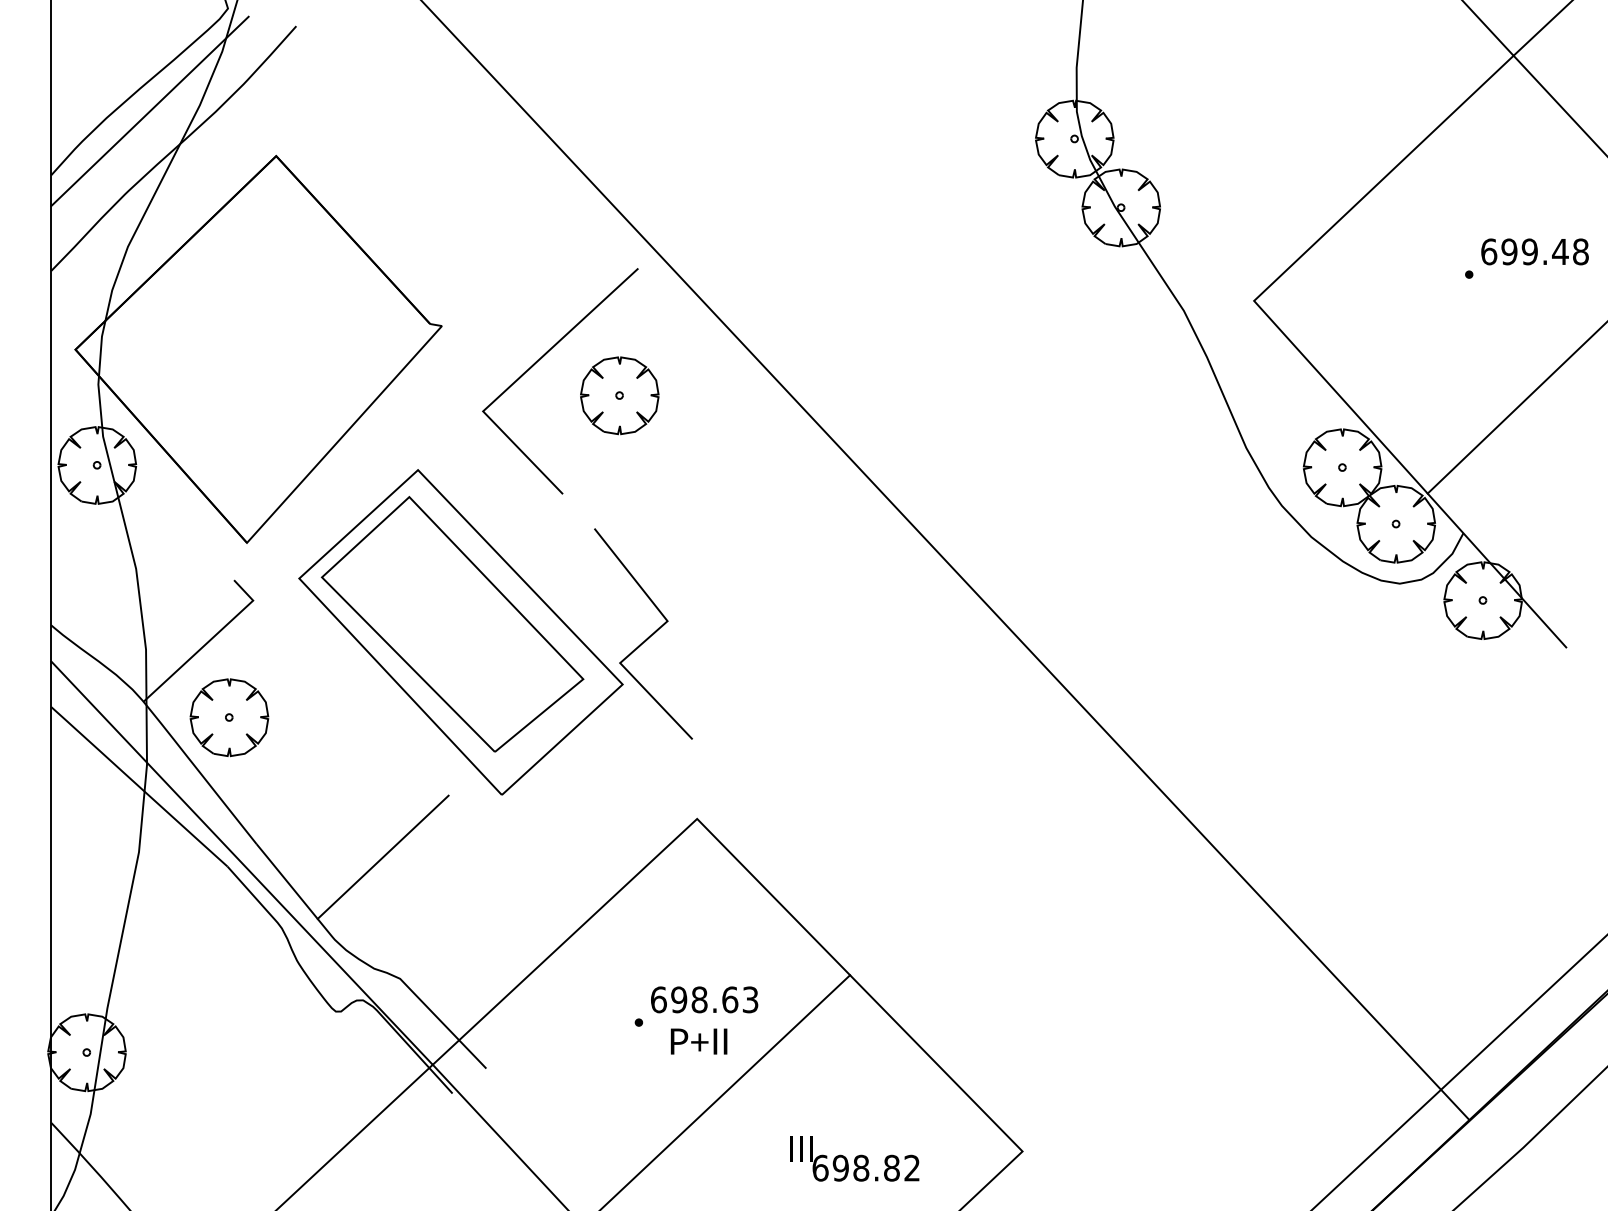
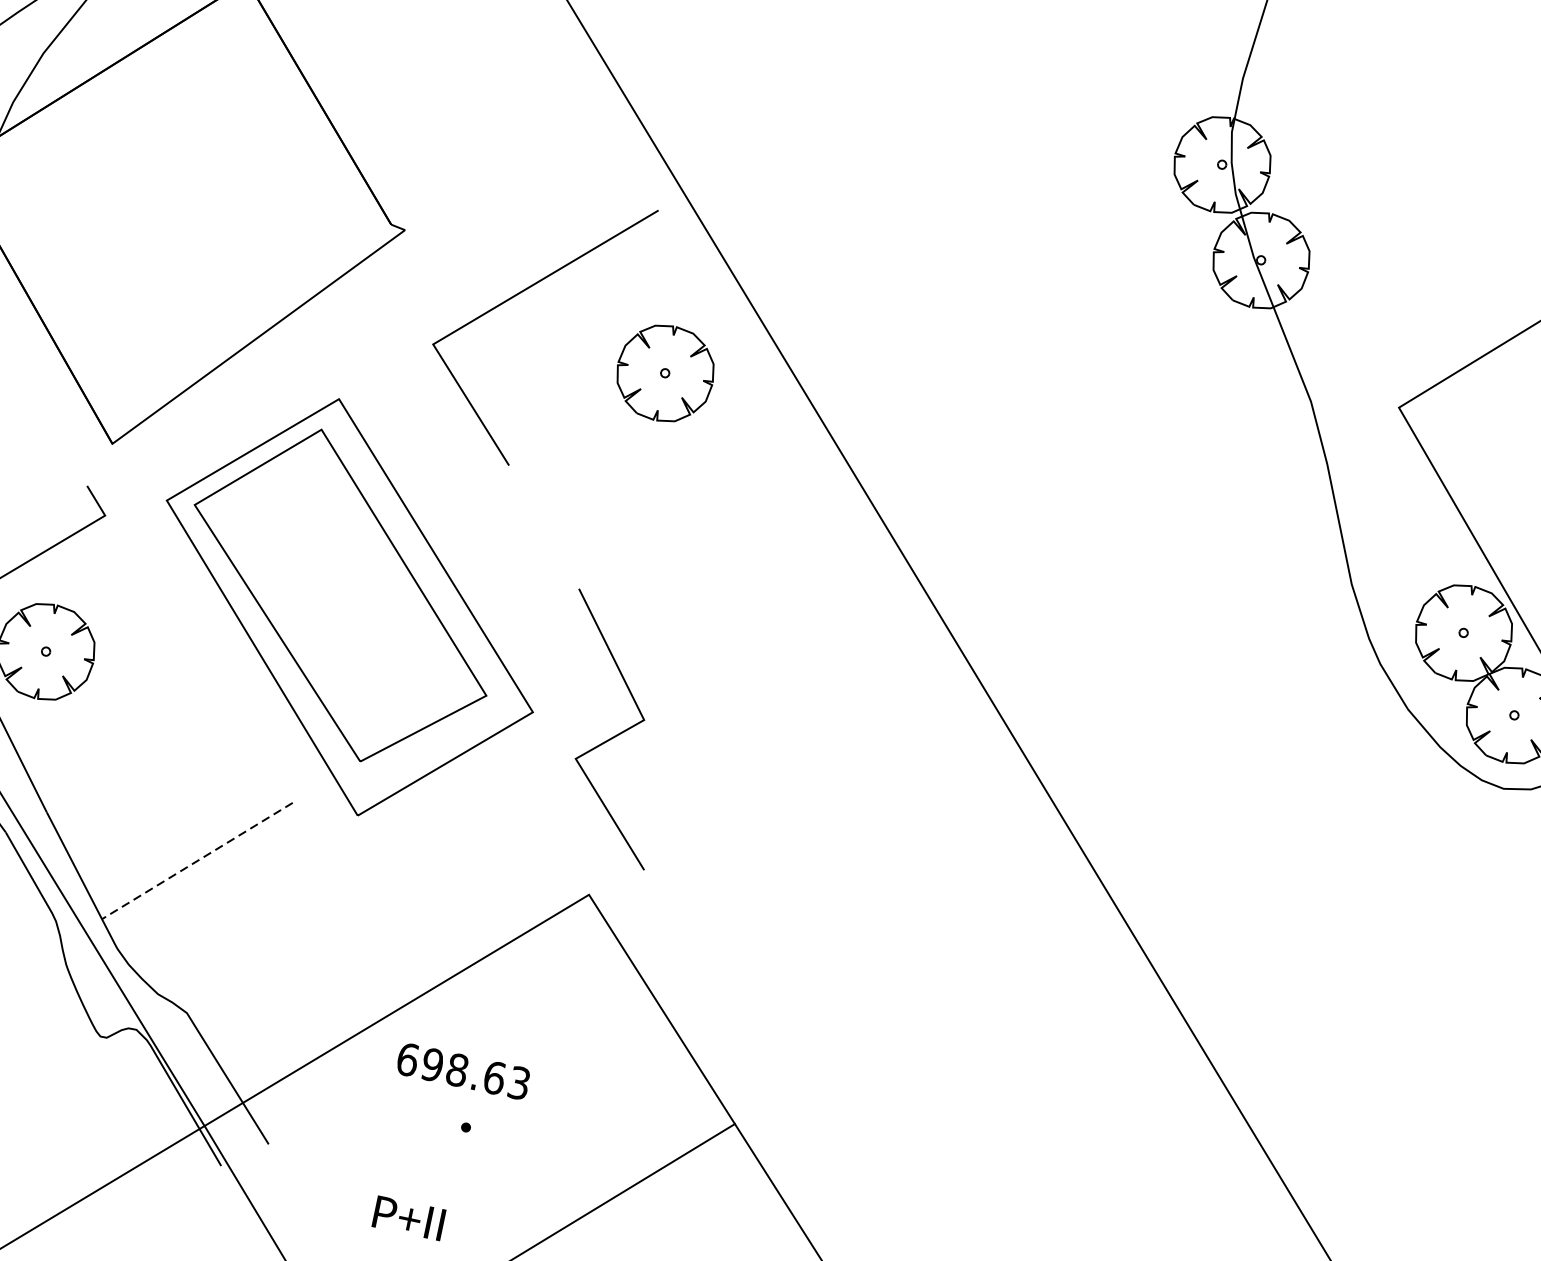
part: (619, 395) -> (665, 373), moved
line: (647, 637) -> (615, 734), moved
line: (383, 857) -> (197, 861), solid -> dashed
text: (704, 999) -> (463, 1070), moved
text: (698, 1041) -> (408, 1218), moved

